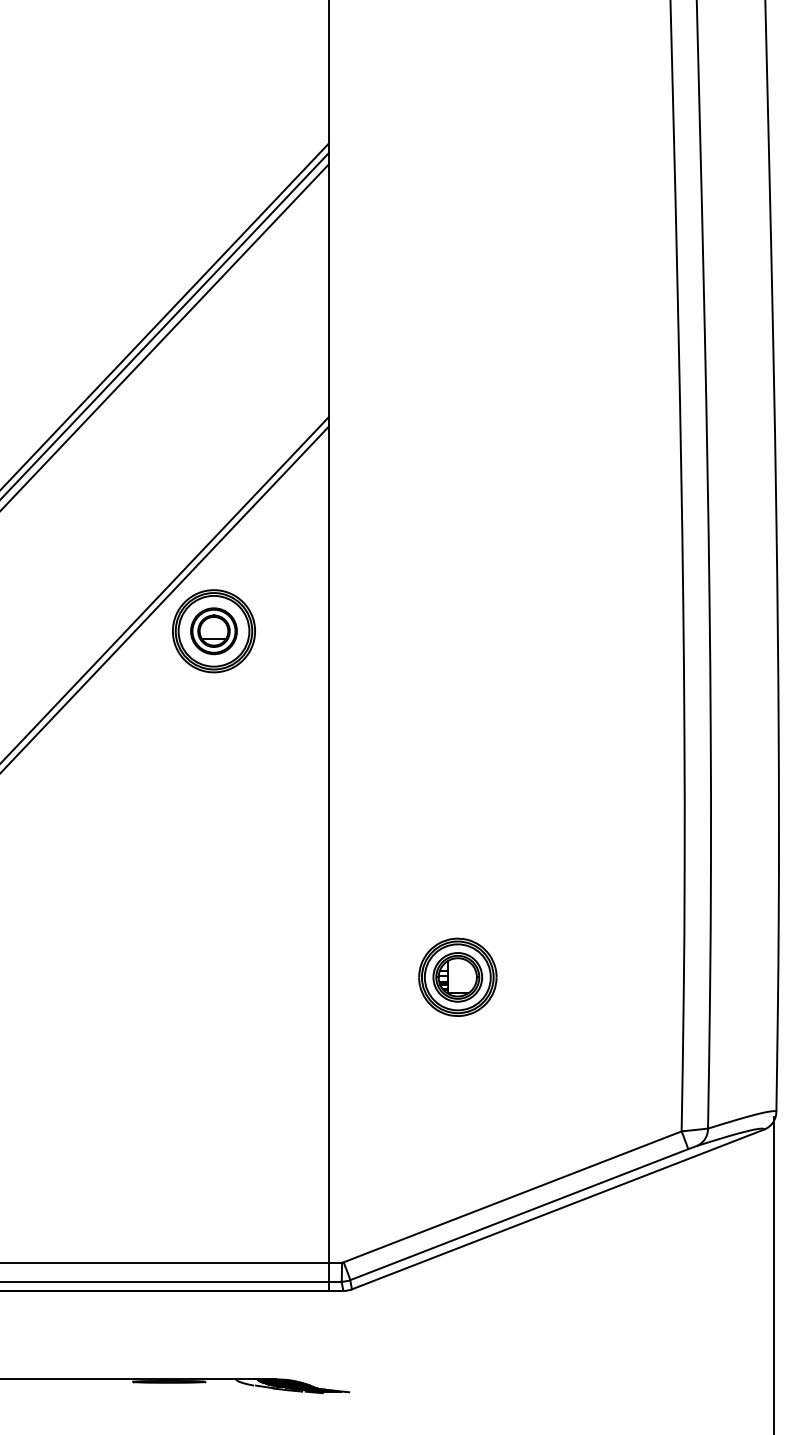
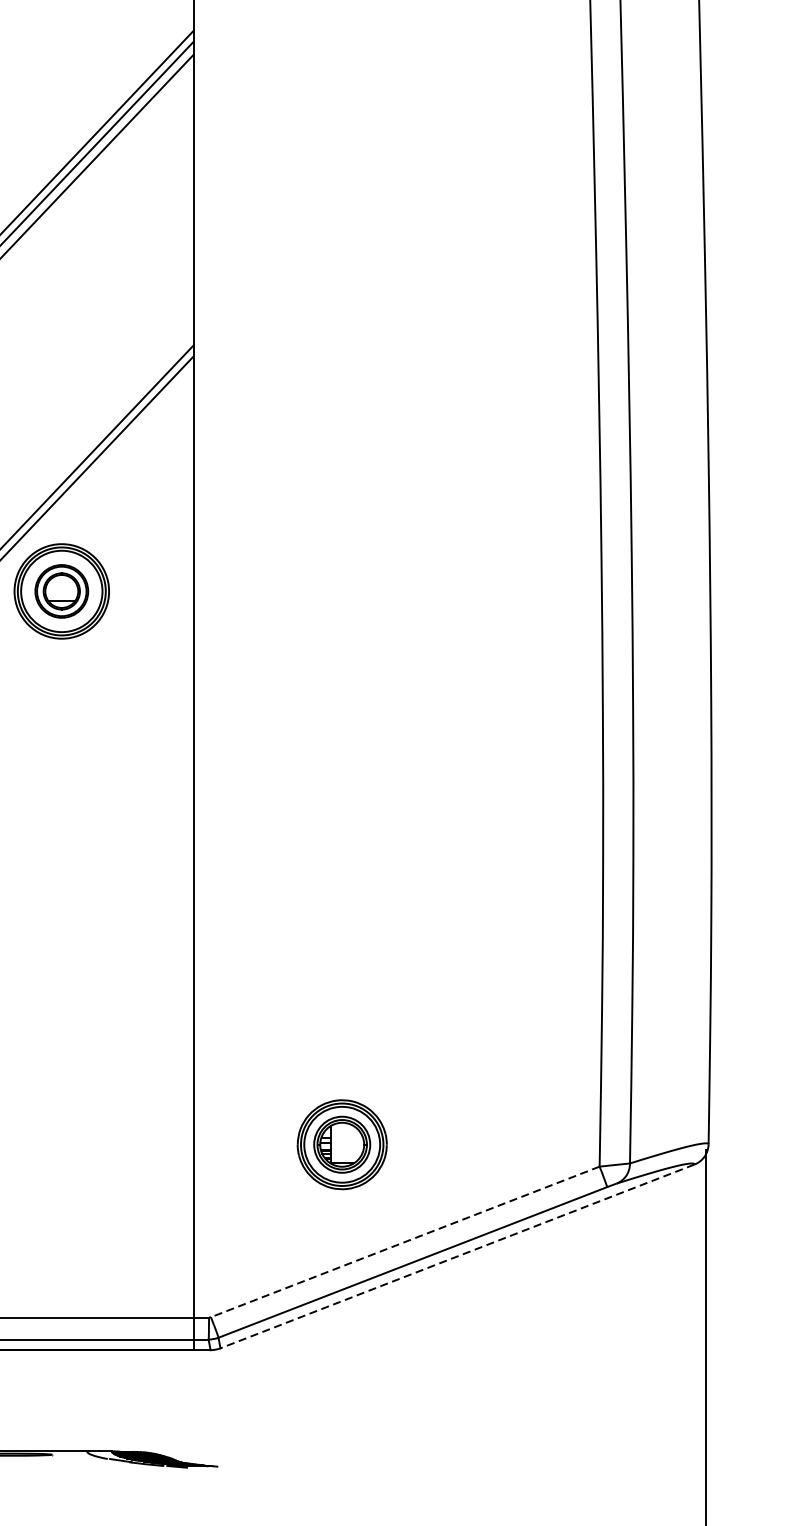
part: (457, 976) -> (341, 1143), moved
line: (512, 1197) -> (405, 1242), solid -> dashed
line: (557, 1209) -> (456, 1256), solid -> dashed

